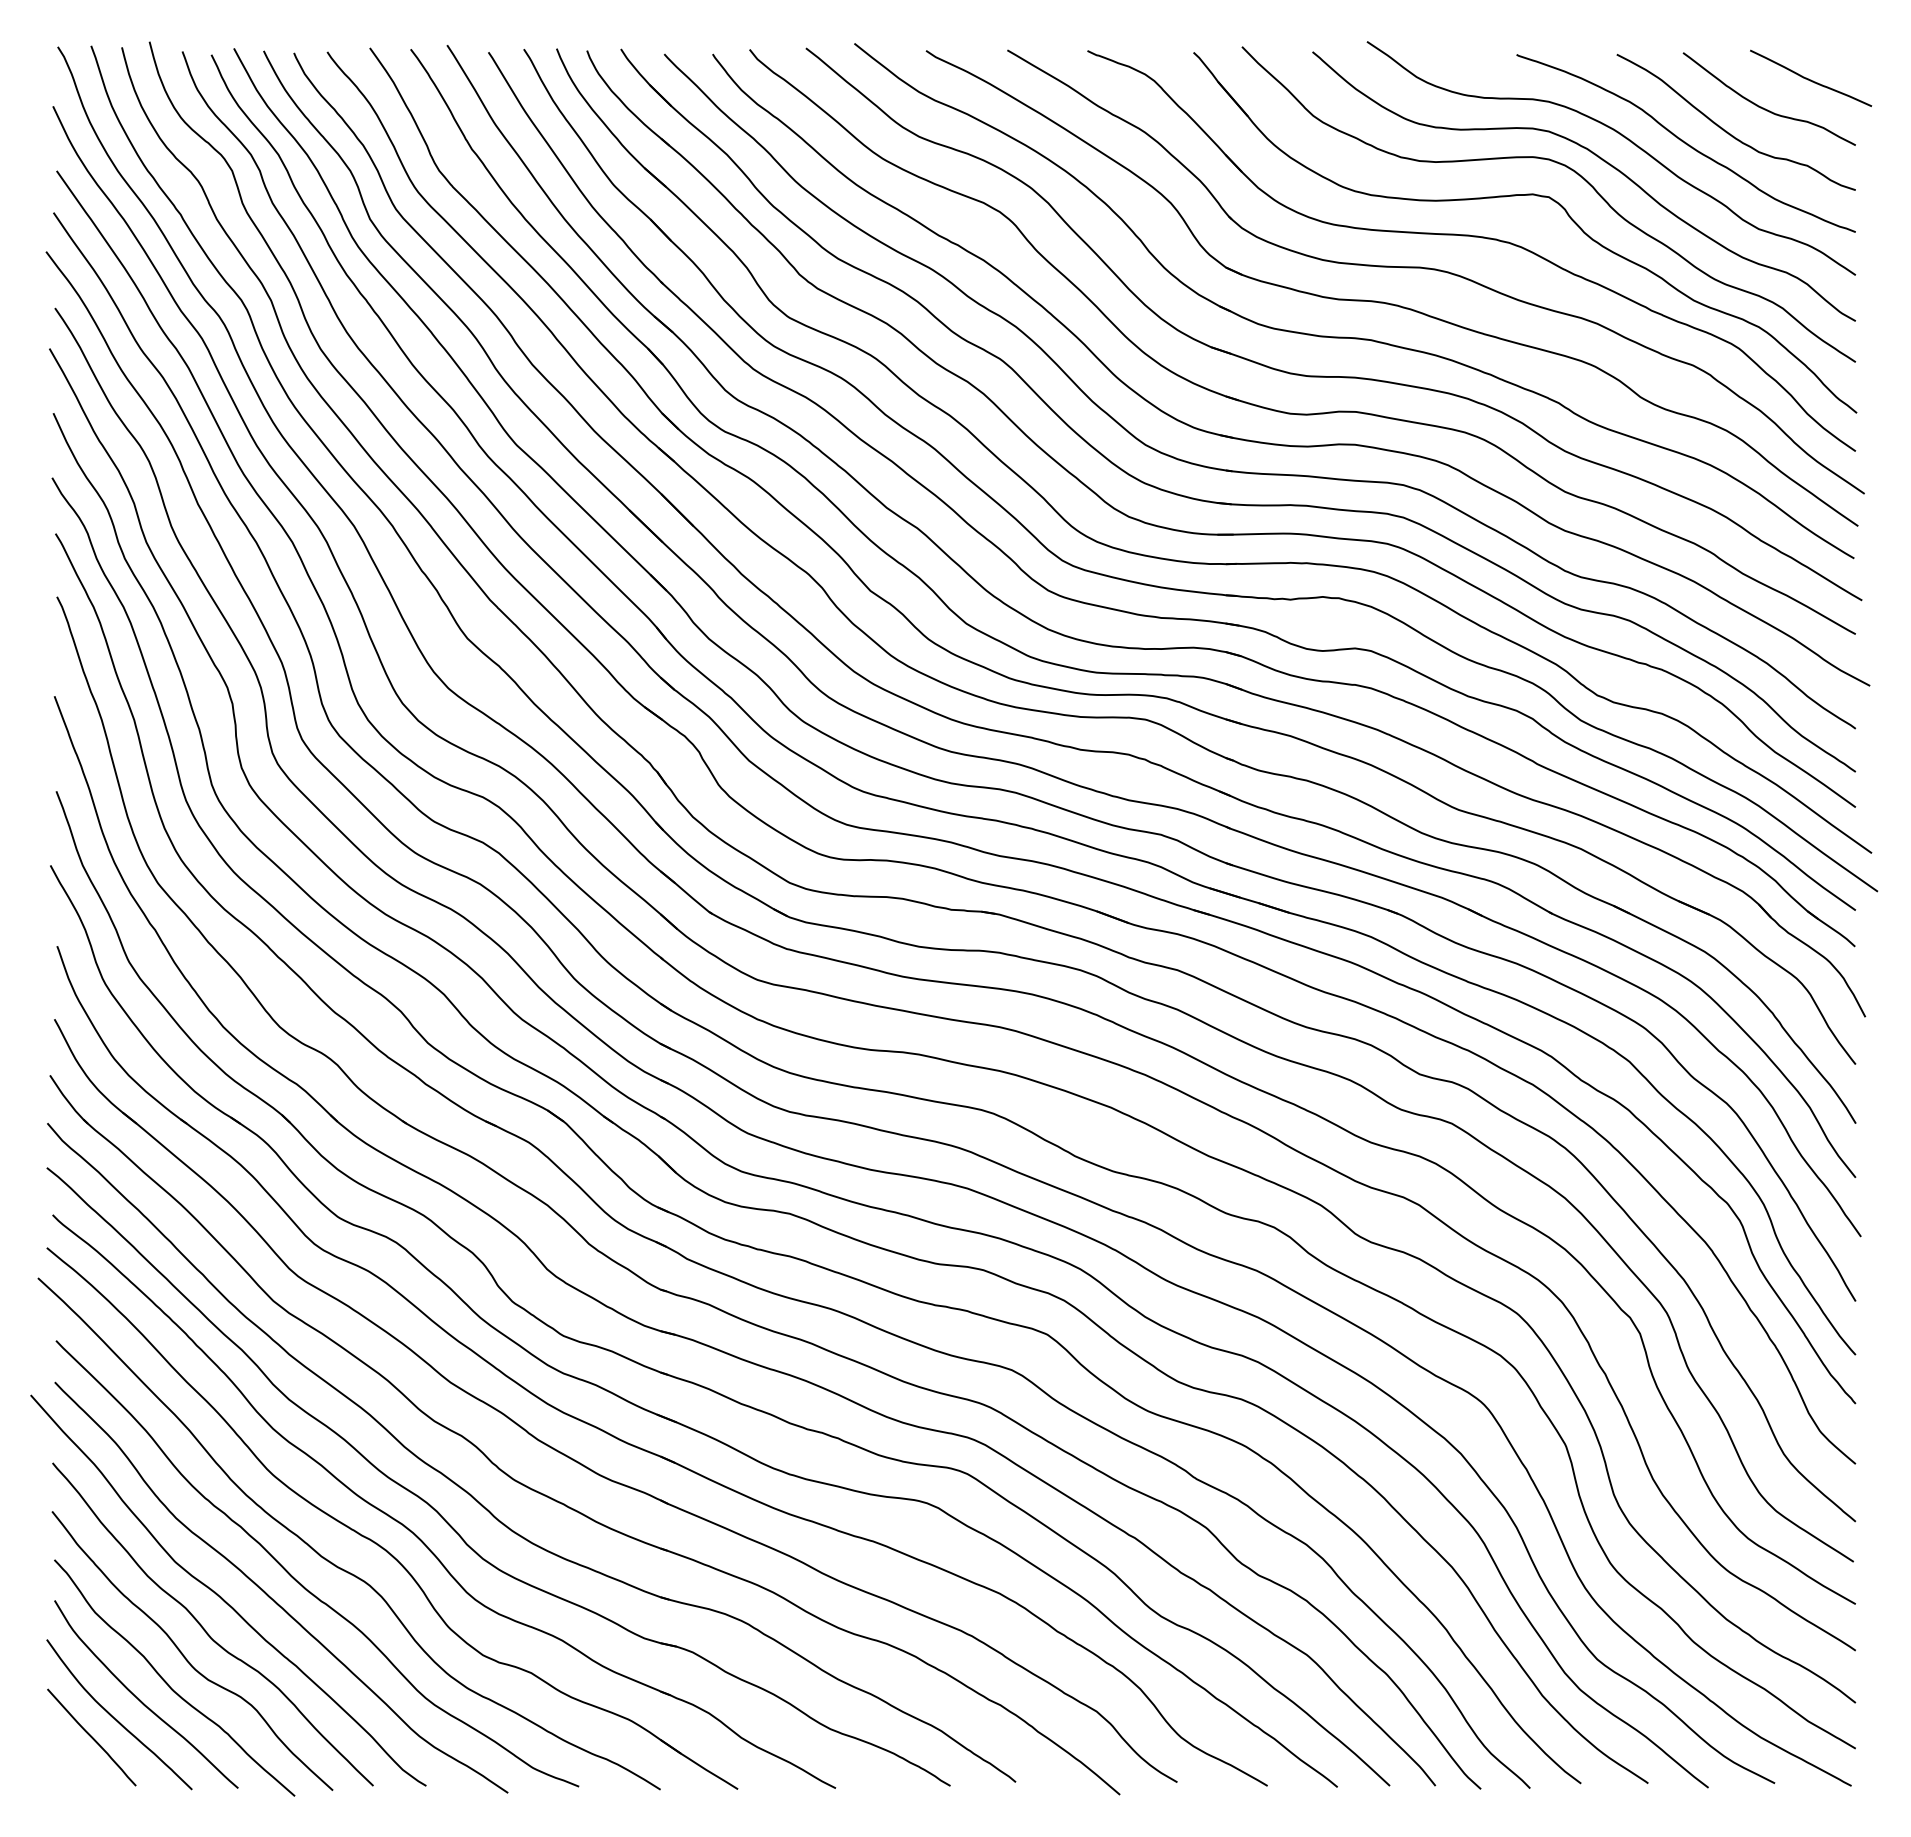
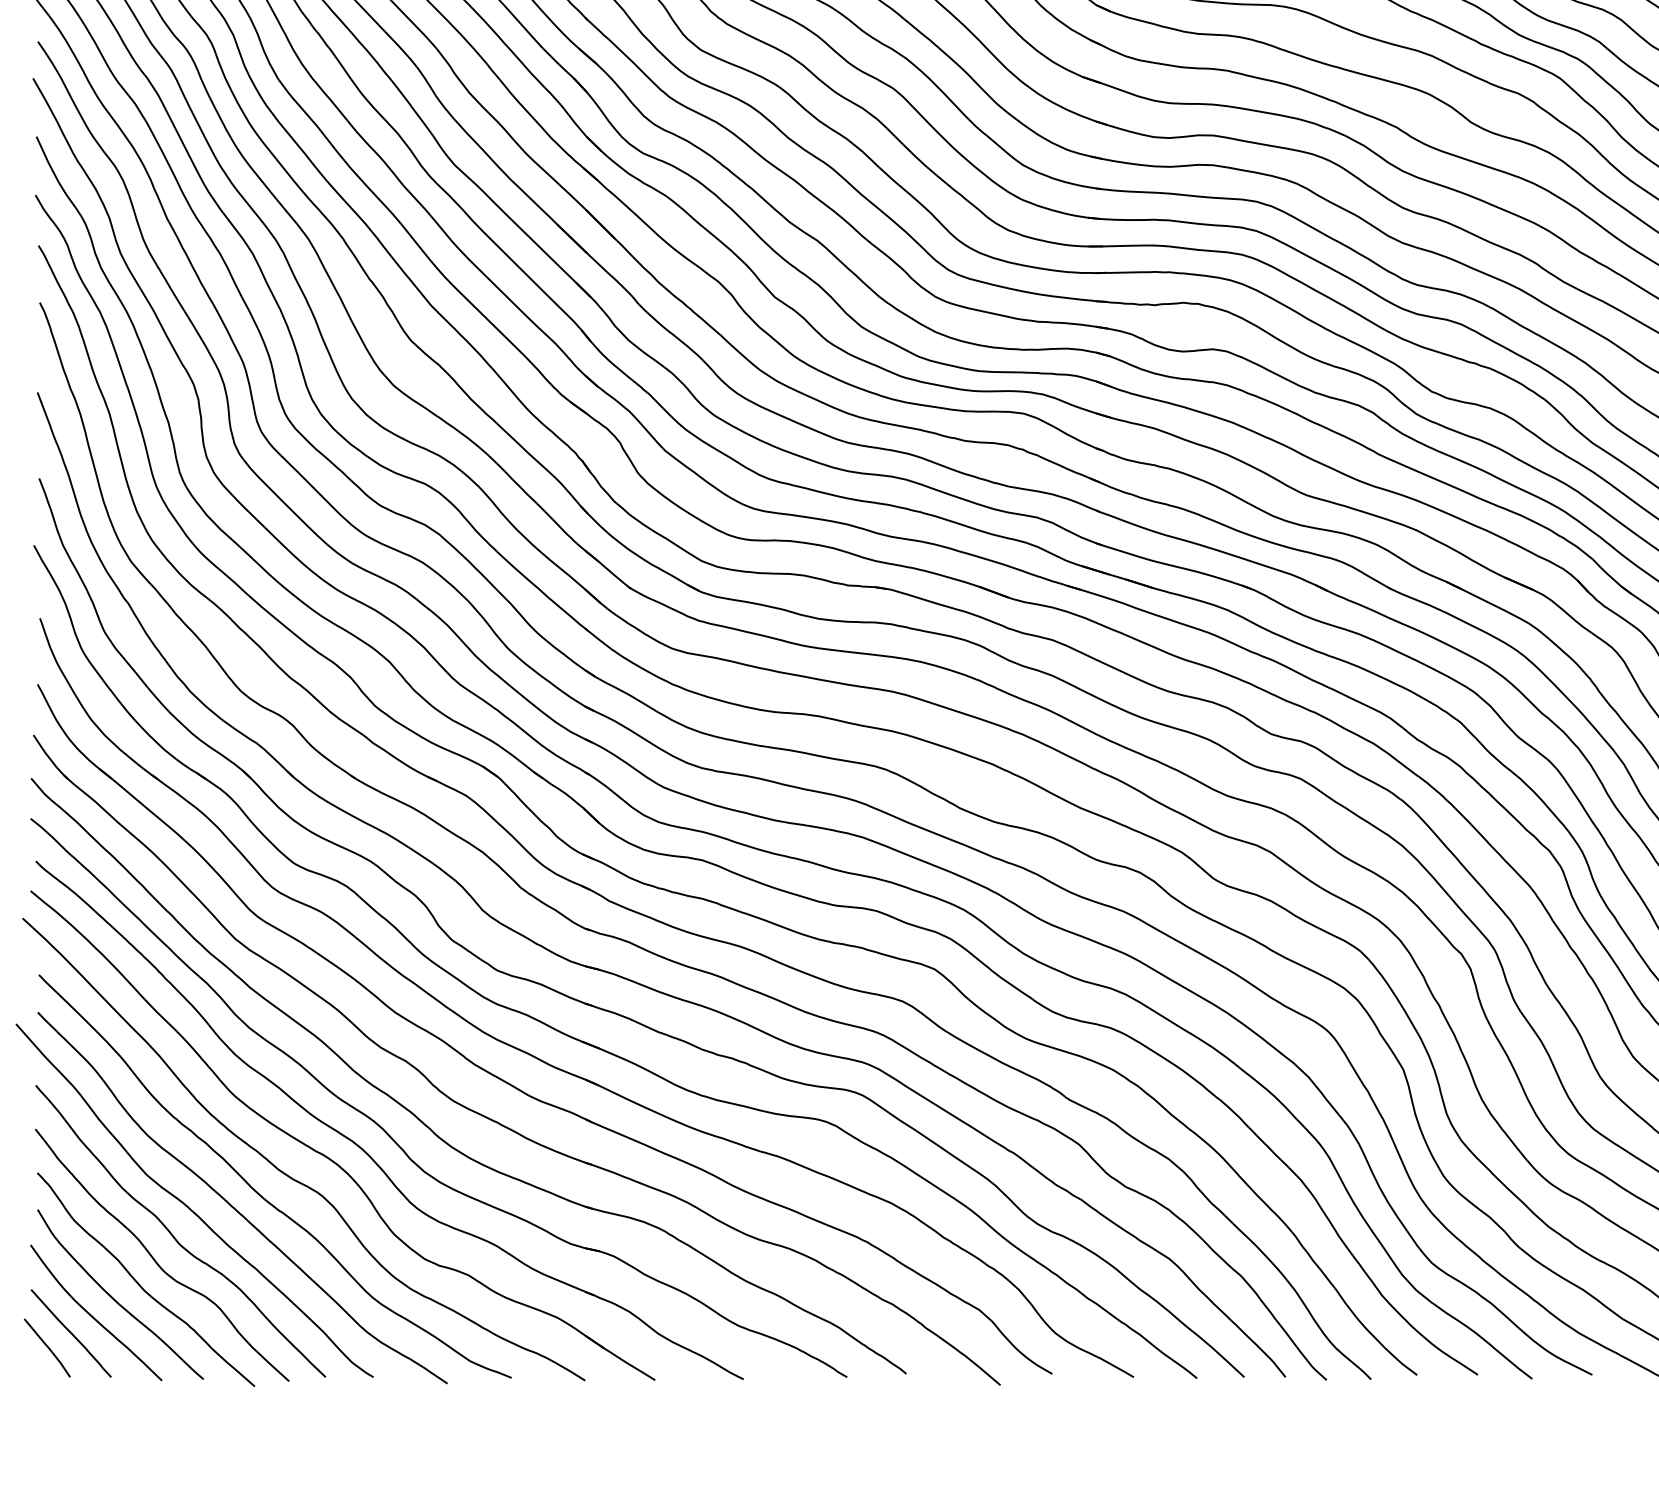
line: (65, 1753) -> (47, 1347), added

